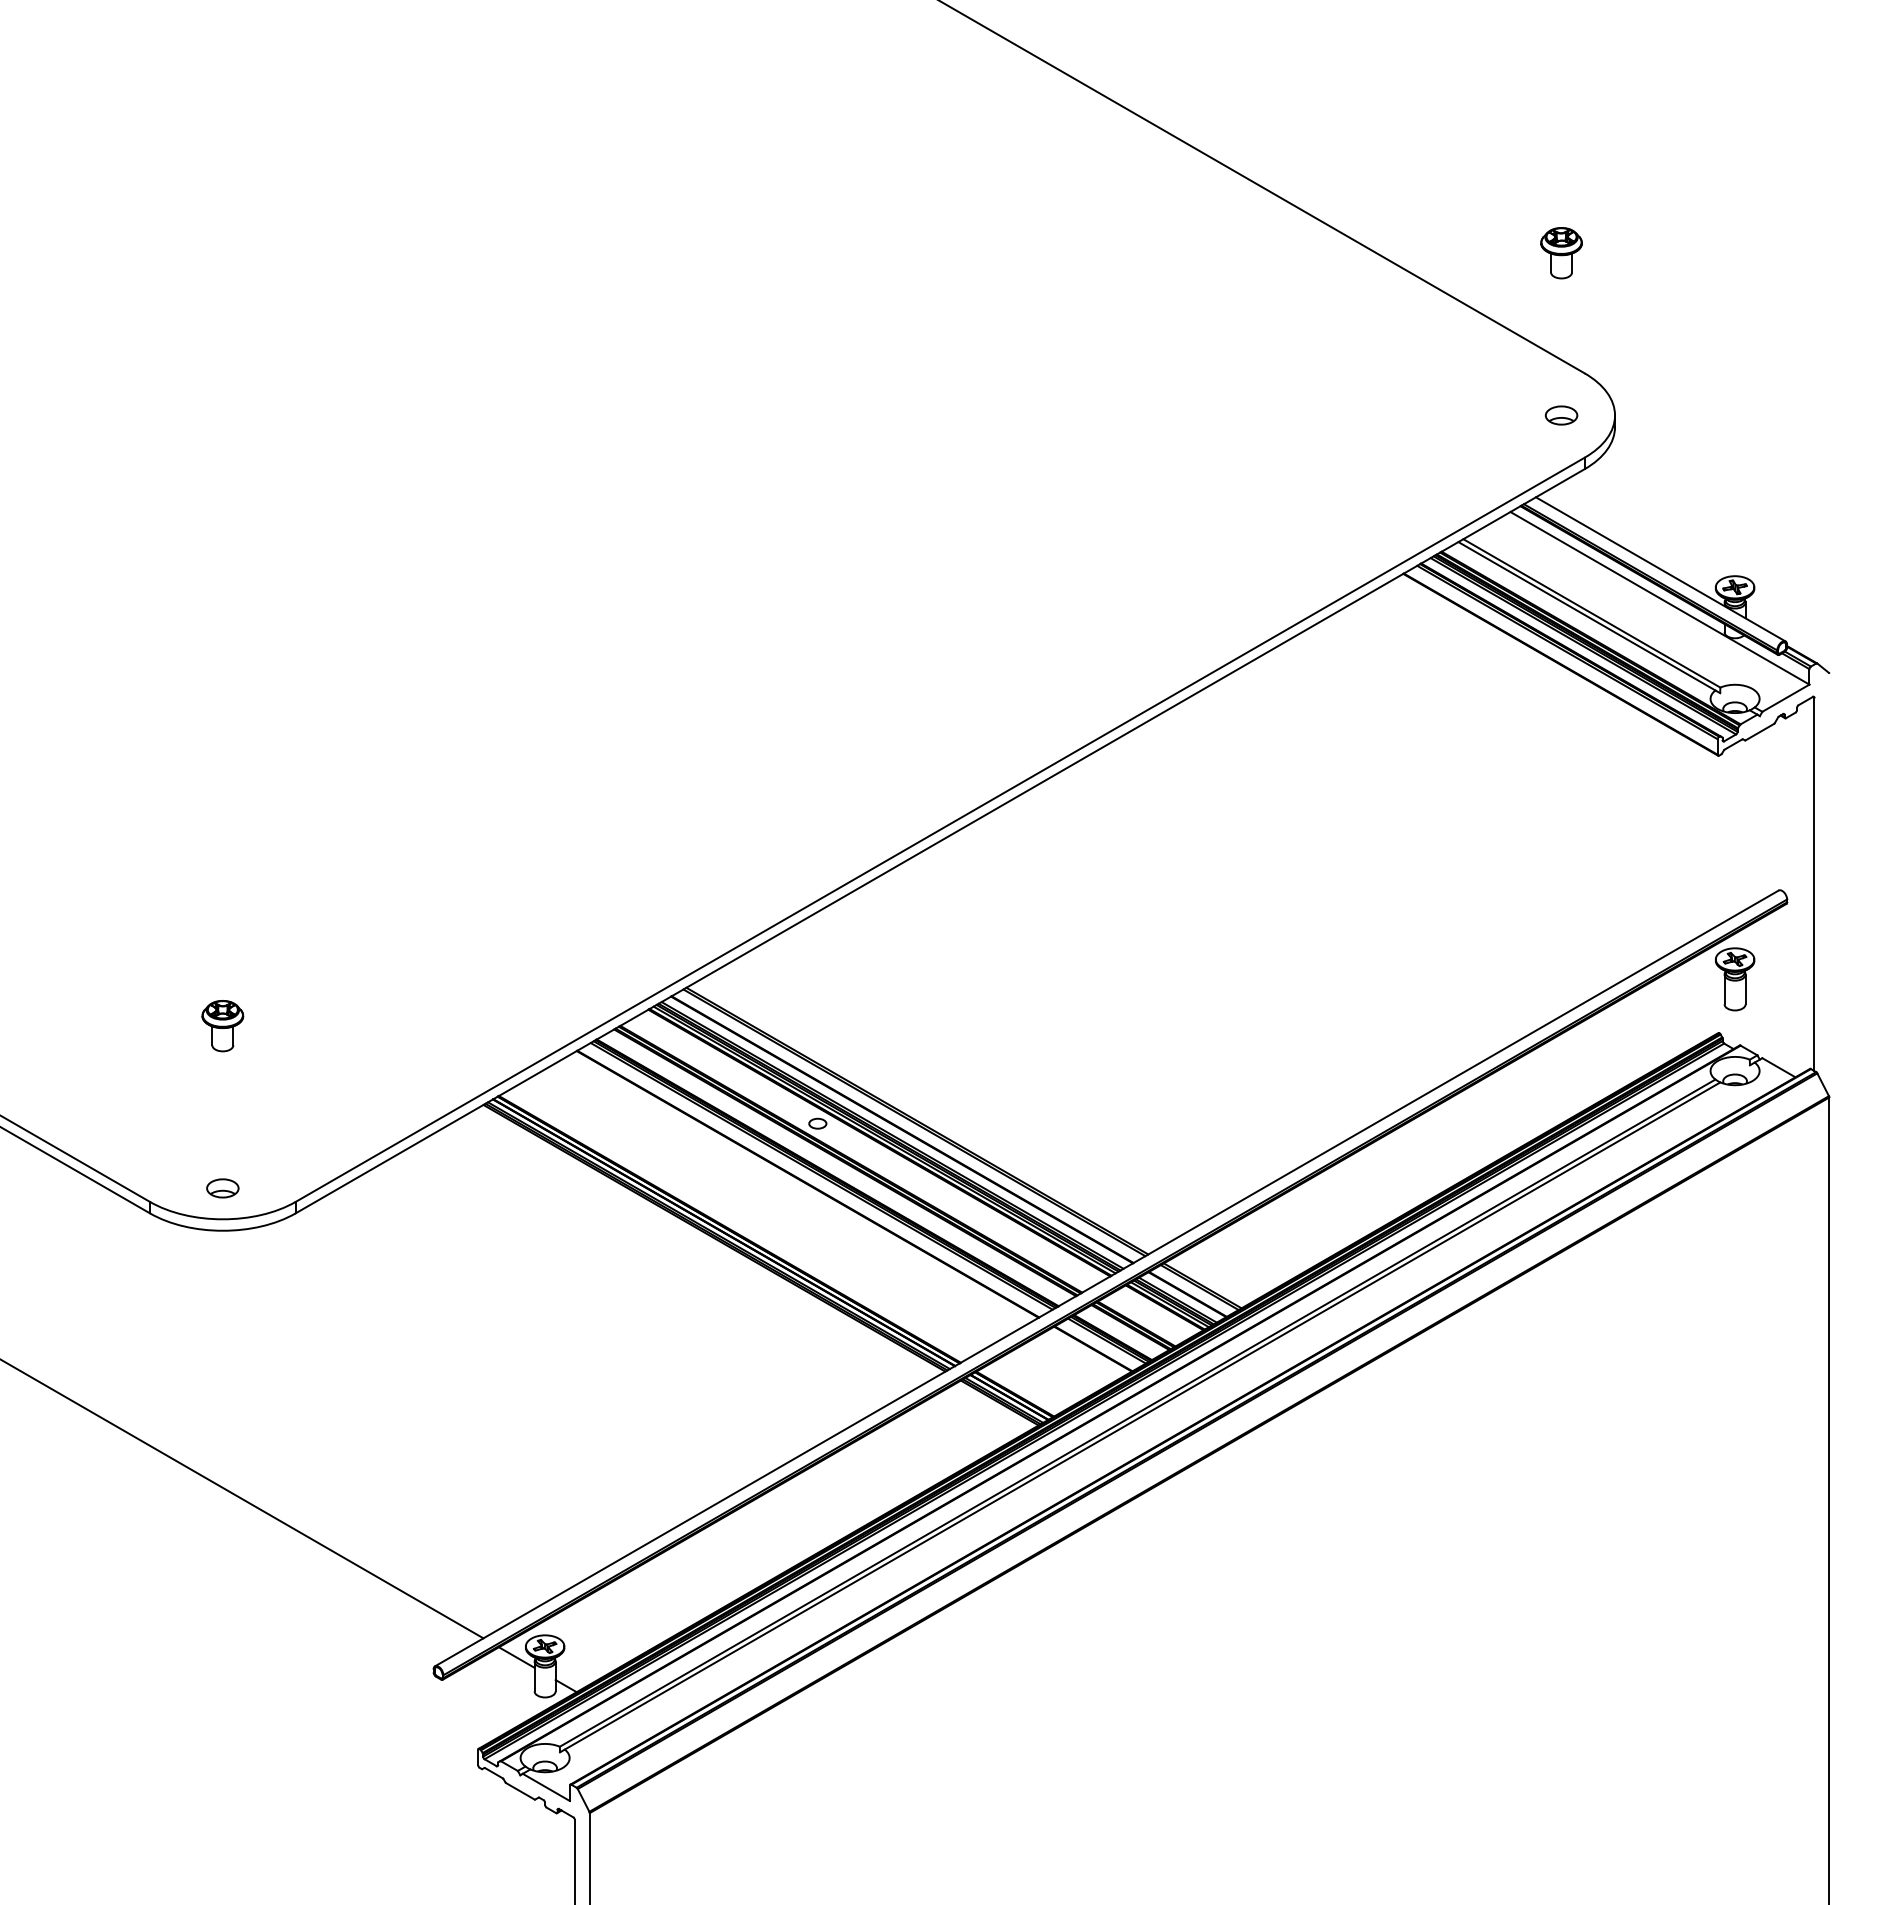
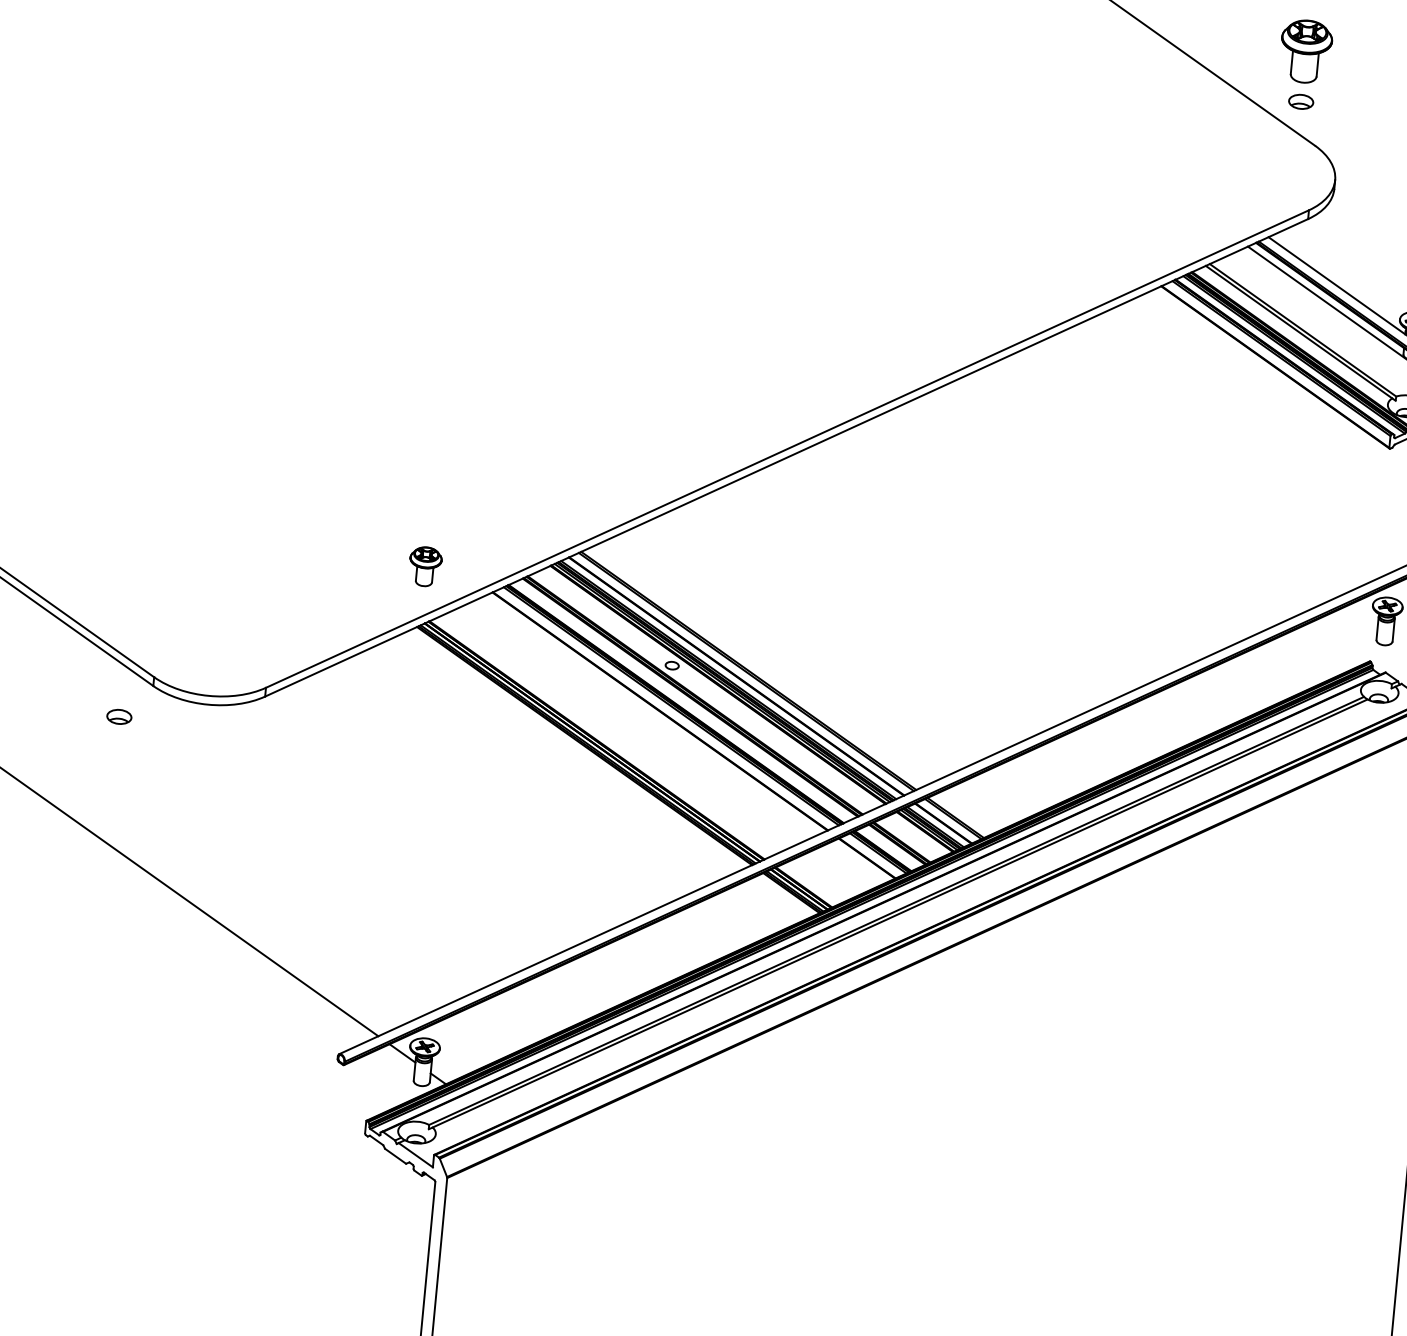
part: (1561, 253) -> (1305, 52), size x1.6
part: (1561, 415) -> (1301, 101), moved
part: (222, 1026) -> (425, 567), moved
part: (222, 1188) -> (119, 716), moved

